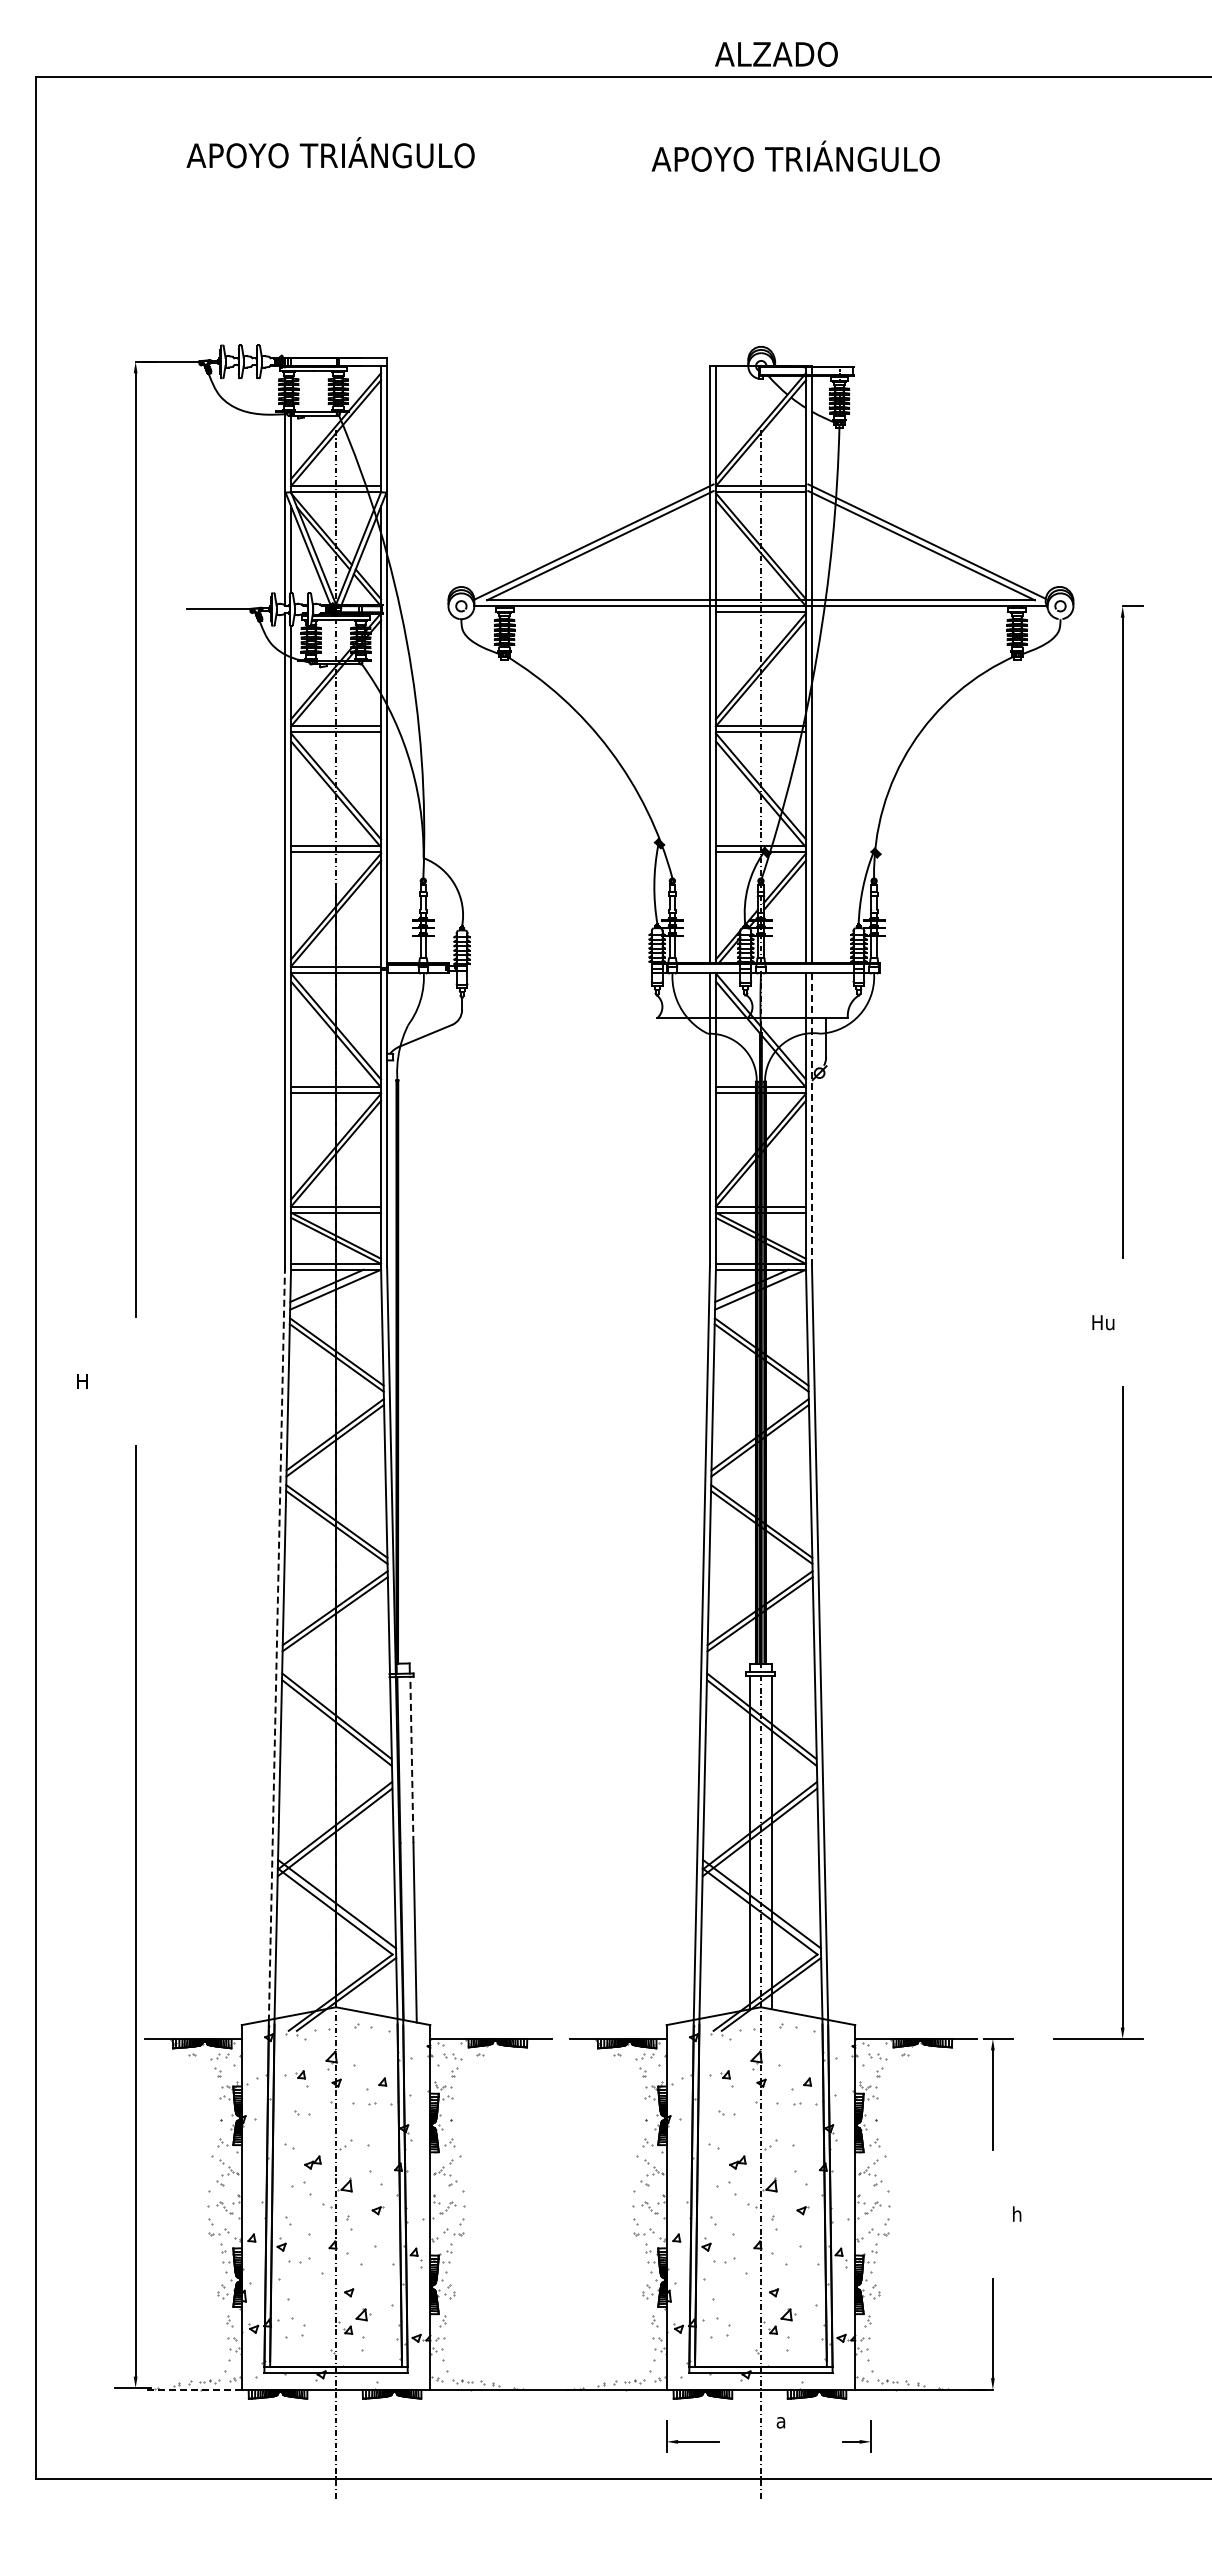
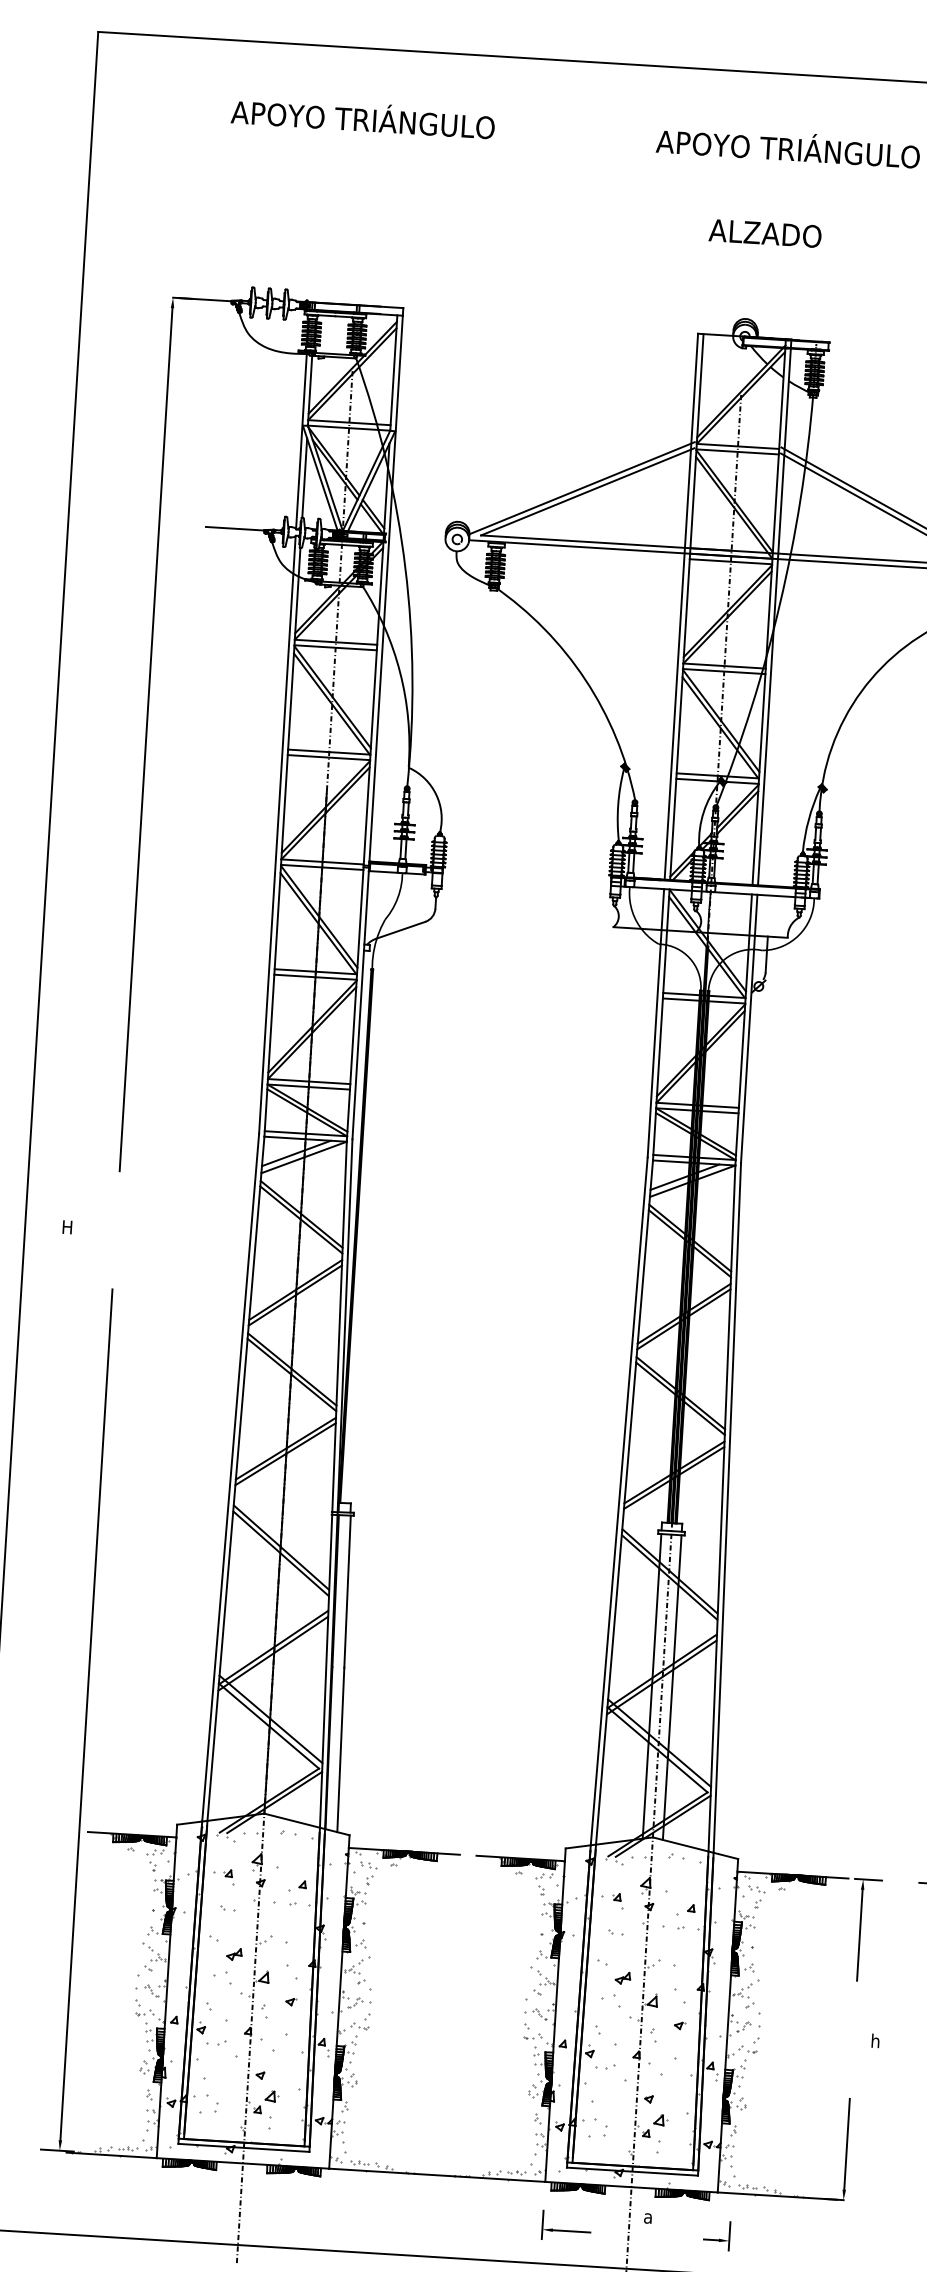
text: (776, 53) -> (765, 232), moved
line: (812, 1120) -> (749, 1029), dashed -> solid
line: (276, 1643) -> (230, 1477), dashed -> solid
line: (411, 1759) -> (347, 1591), dashed -> solid
line: (191, 2389) -> (110, 2155), dashed -> solid

